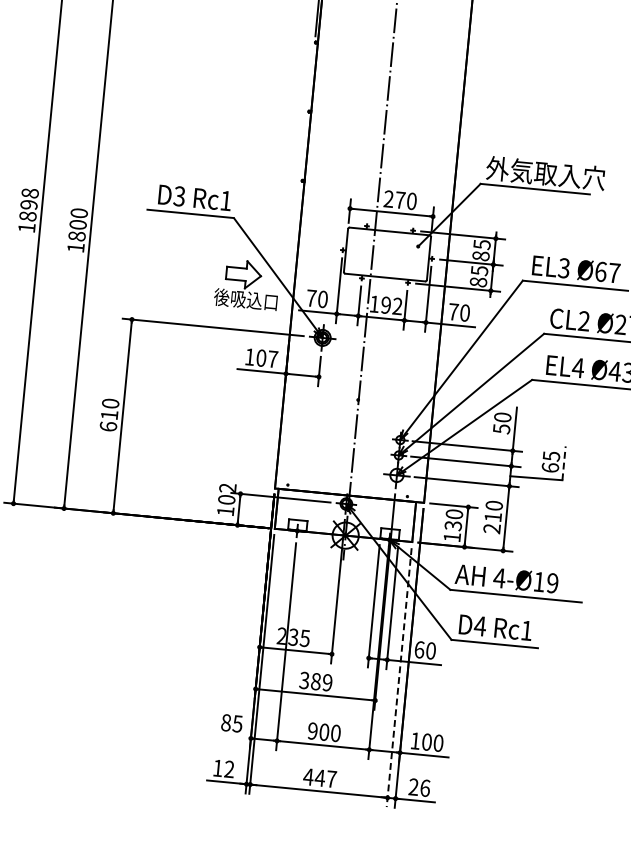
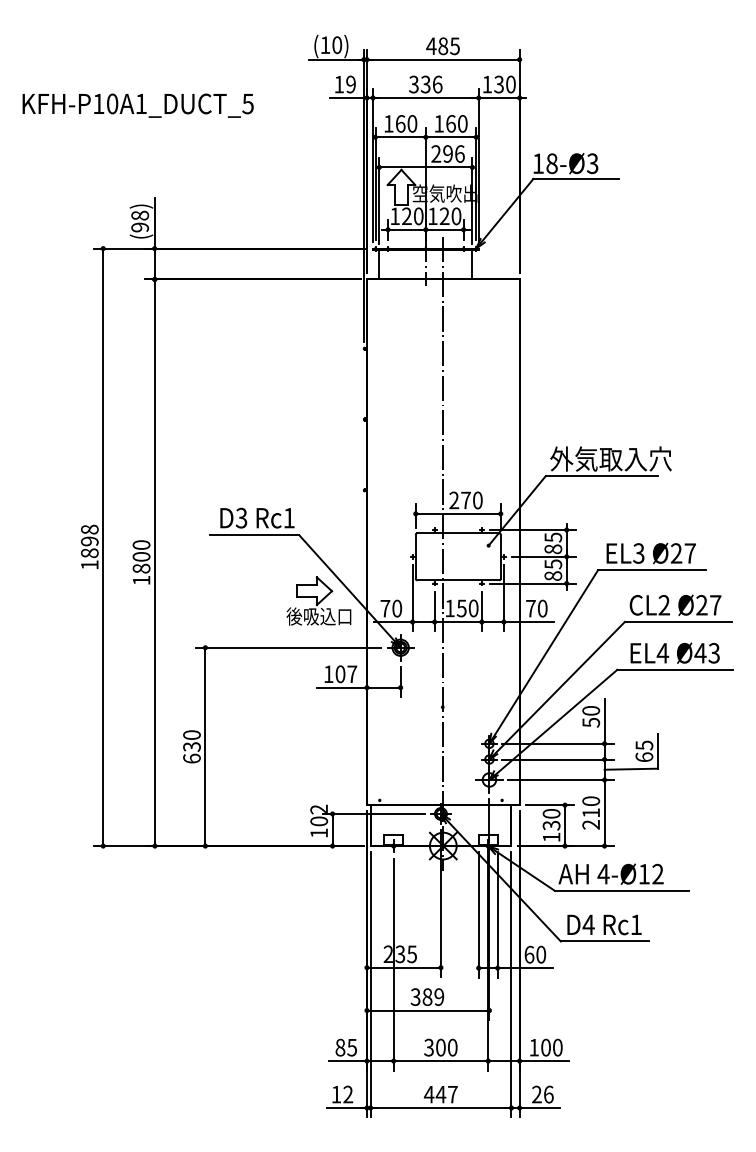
text: (600, 271) -> (676, 553), Ø67 -> Ø27
text: (391, 305) -> (467, 608), 192 -> 150
text: (109, 414) -> (191, 746), 610 -> 630
line: (563, 462) -> (657, 750), dashed -> solid
text: (552, 583) -> (657, 874), 4-Ø19 -> 4-Ø12
line: (399, 677) -> (511, 984), dashed -> solid
text: (312, 730) -> (428, 1047), 900 -> 300
line: (231, 737) -> (347, 1061), added

